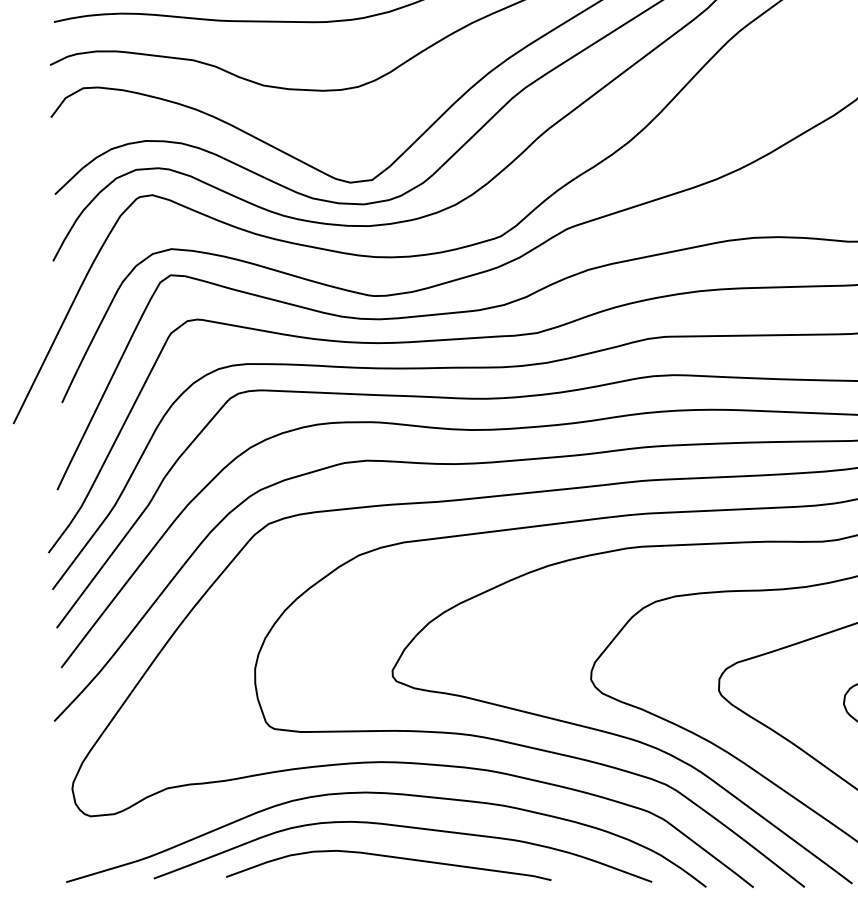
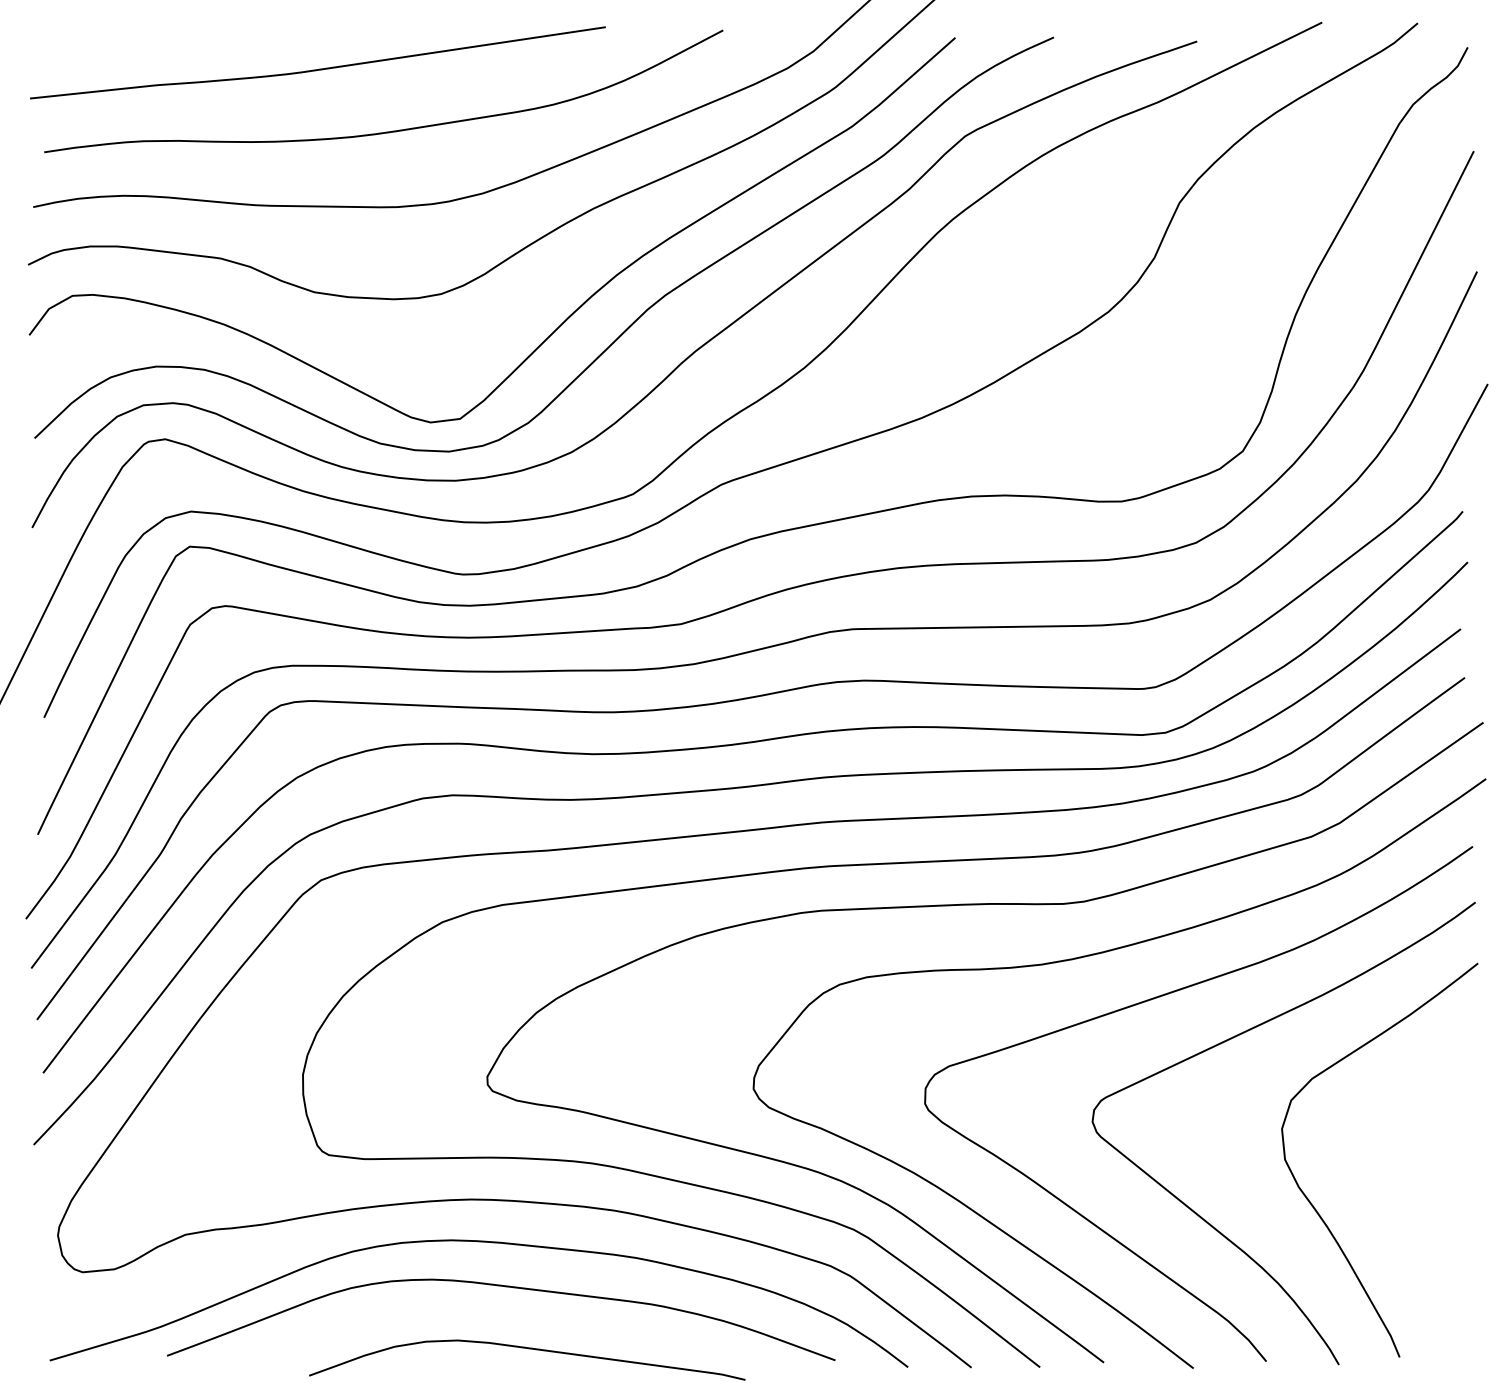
curve: (389, 857) -> (528, 1349), moved

